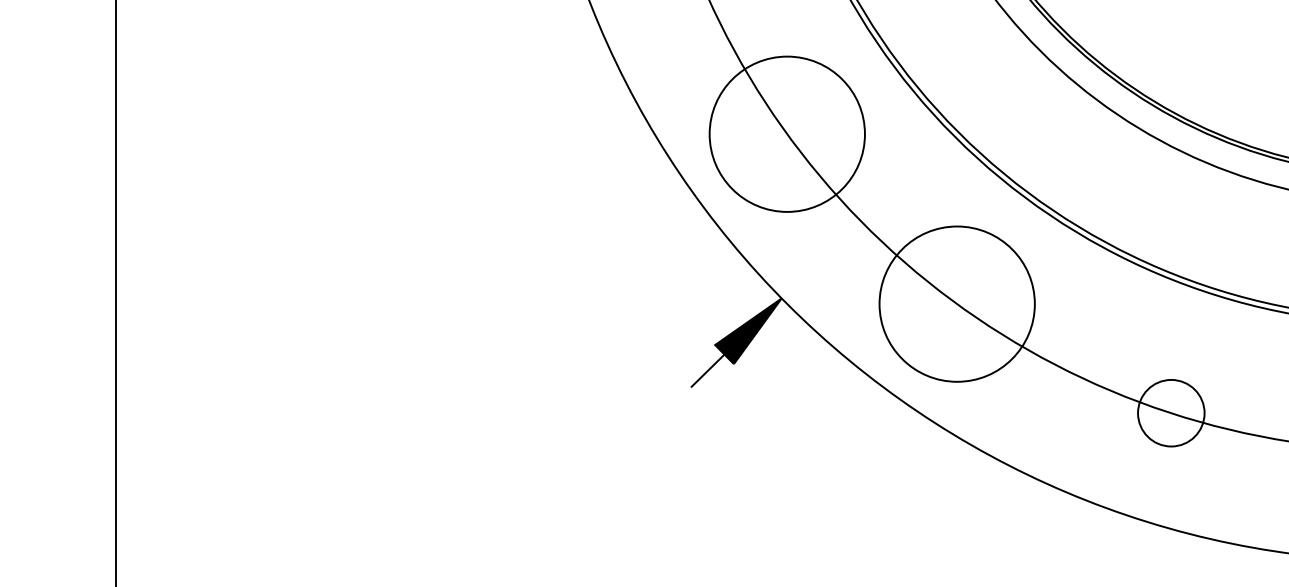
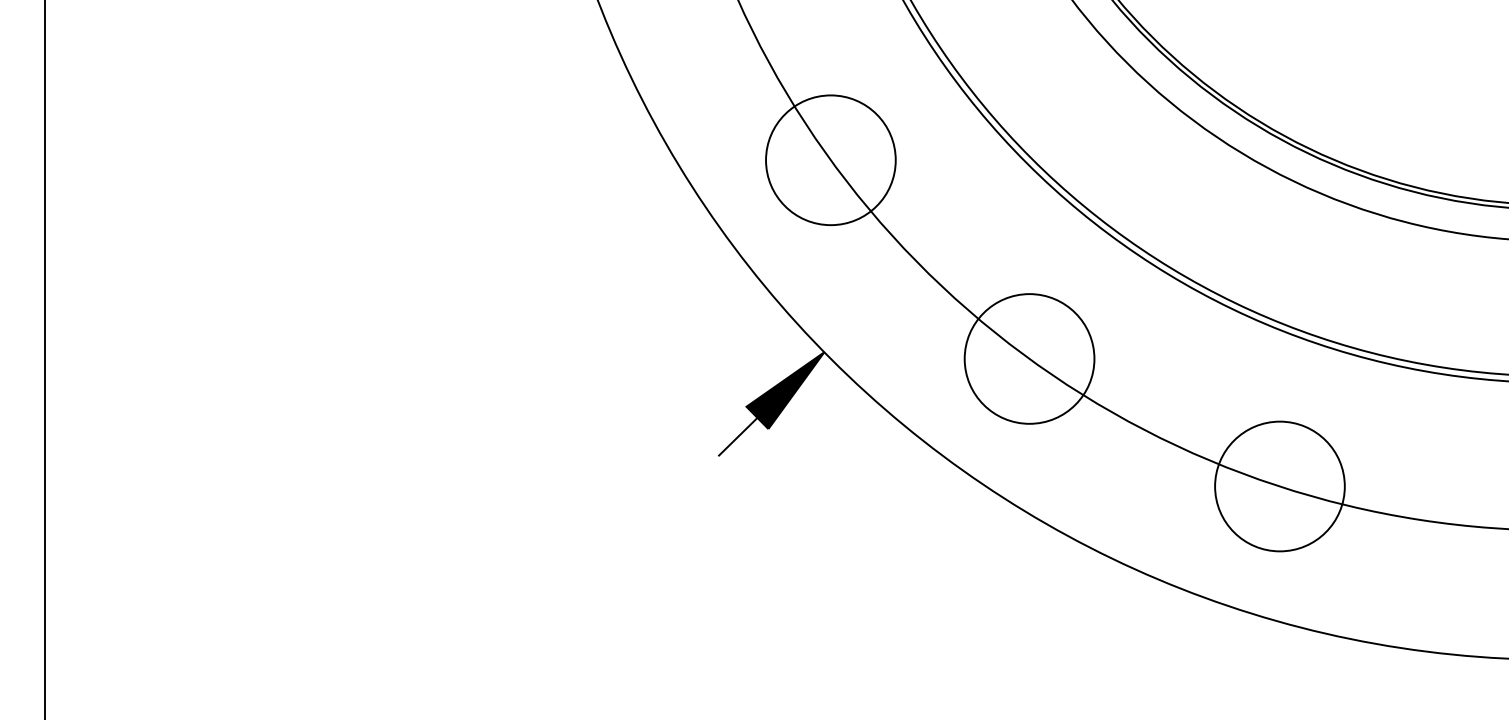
circle: (786, 134) -> (830, 160), size x0.71
circle: (957, 303) -> (1029, 358), size x0.71
circle: (1170, 413) -> (1279, 486), size x1.67

